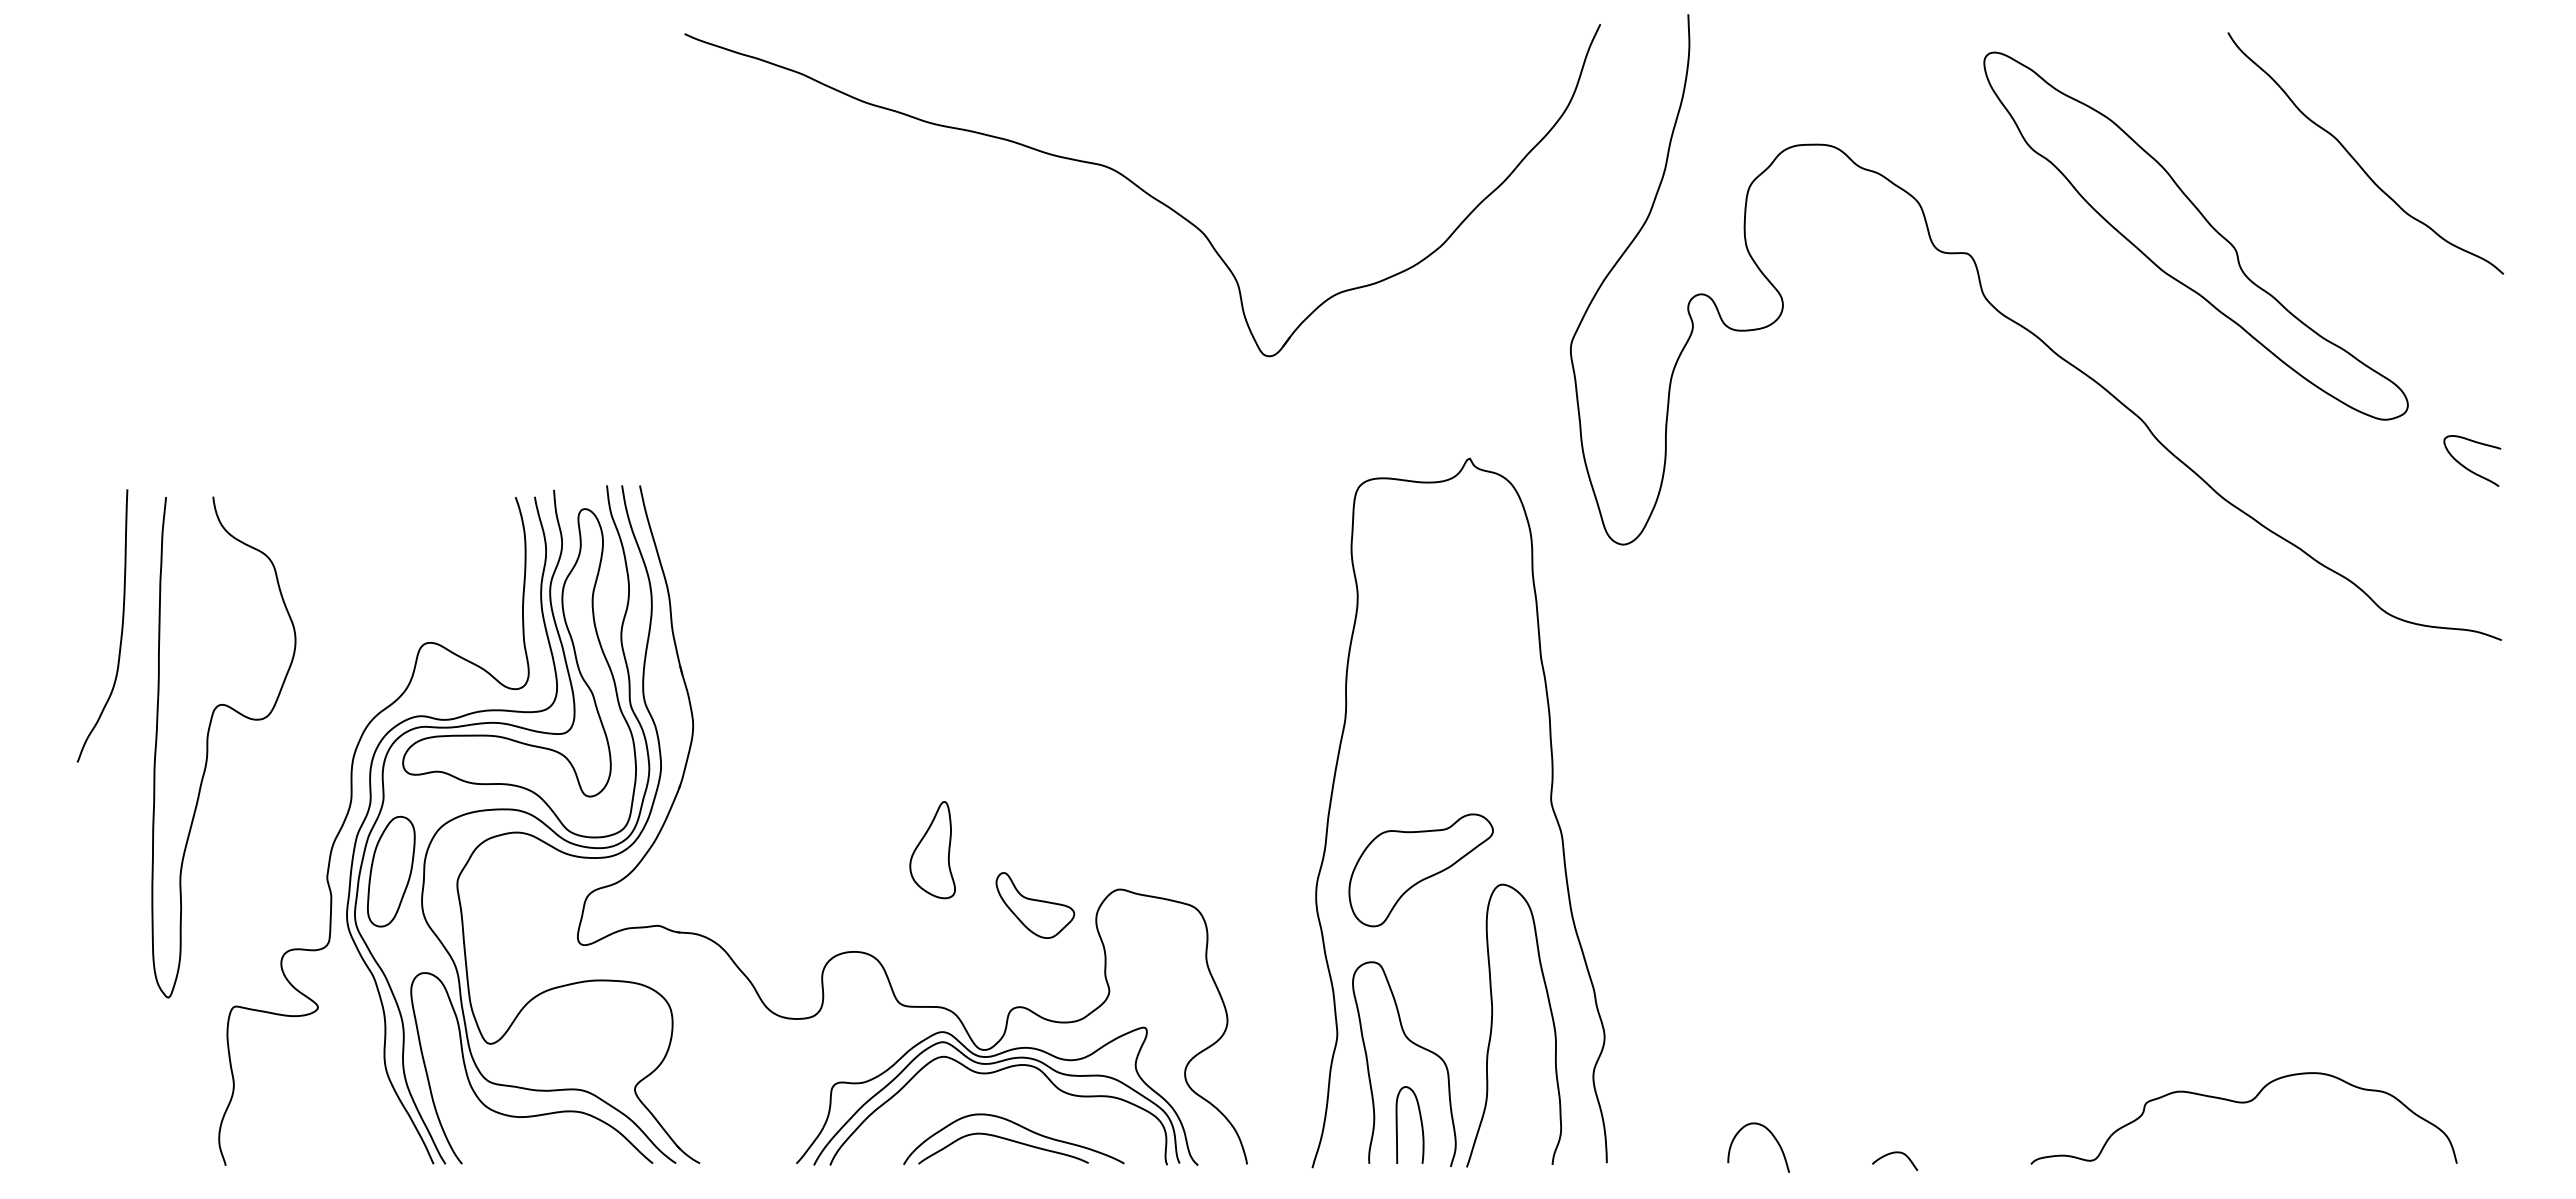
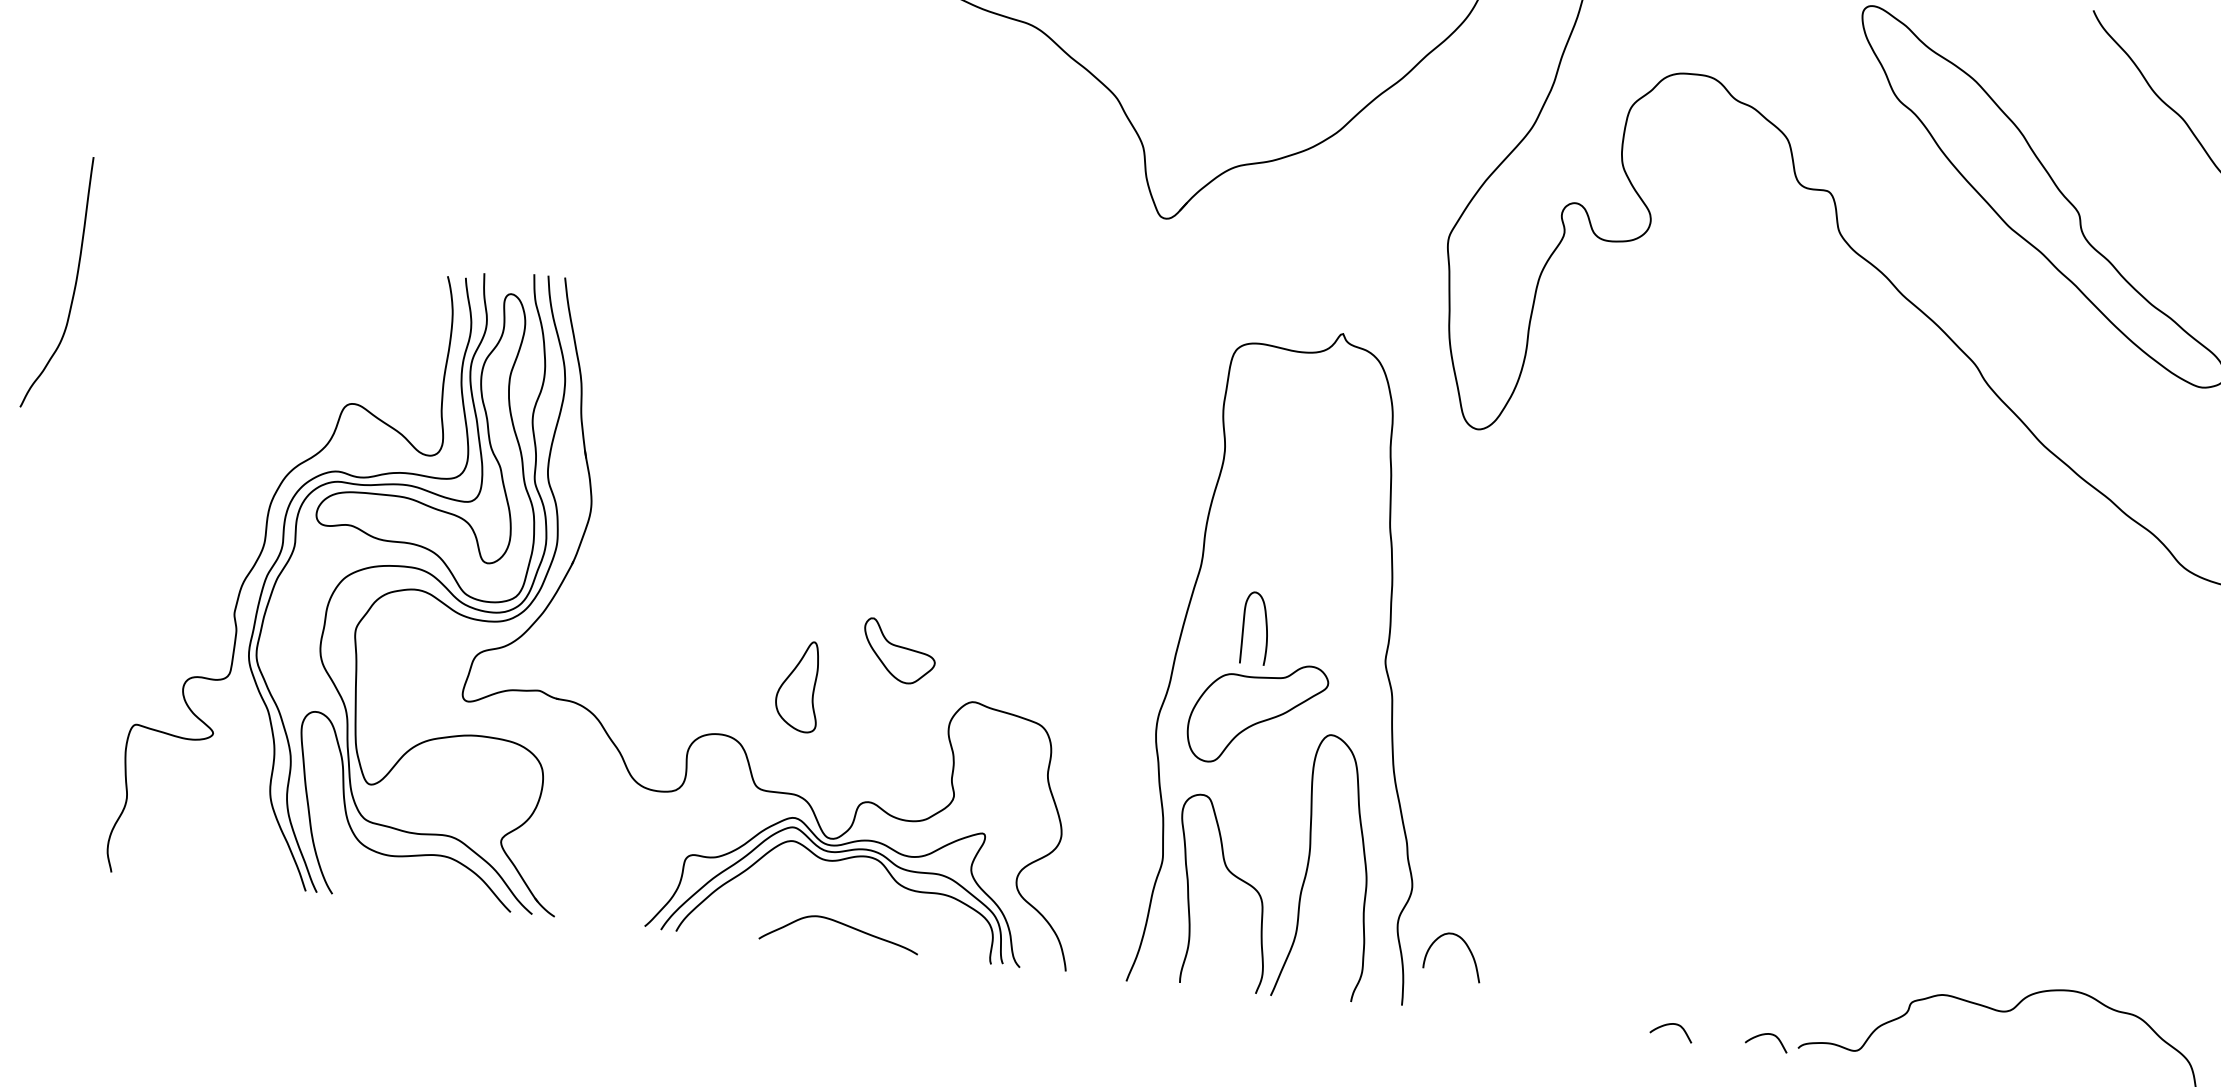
curve: (121, 625) -> (74, 283), moved
curve: (208, 747) -> (136, 479), removed
part: (932, 850) -> (798, 686), moved
part: (391, 871) -> (295, 613), removed
part: (1035, 905) -> (899, 651), moved
curve: (1420, 1122) -> (1265, 627), moved
curve: (1019, 1126) -> (856, 913), removed
curve: (1772, 1136) -> (1467, 947), moved
curve: (1997, 1153) -> (1767, 1034), added

